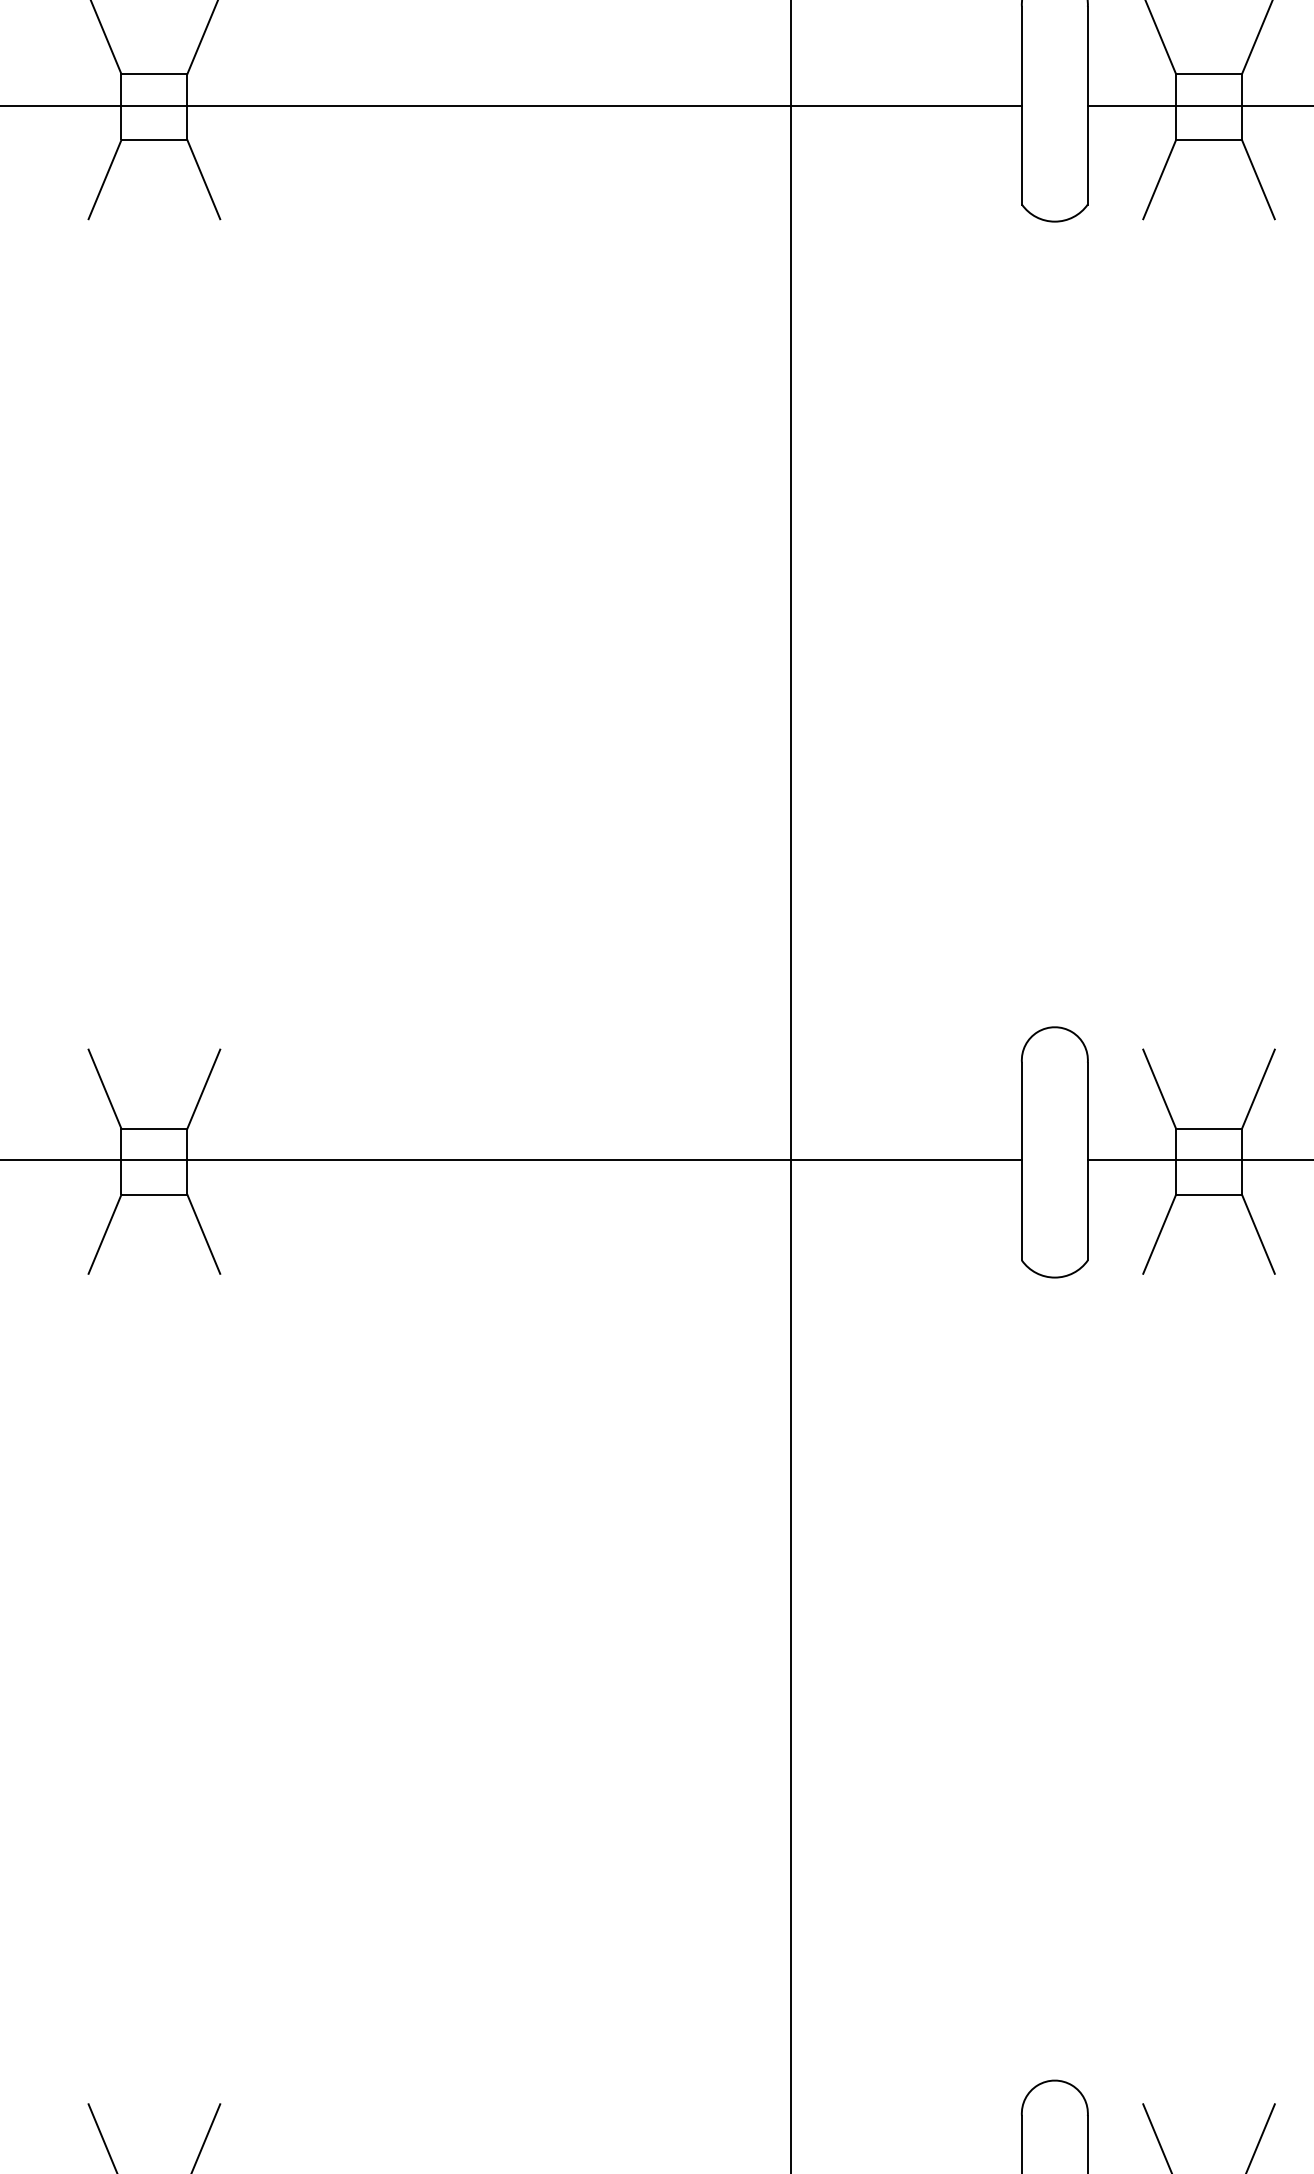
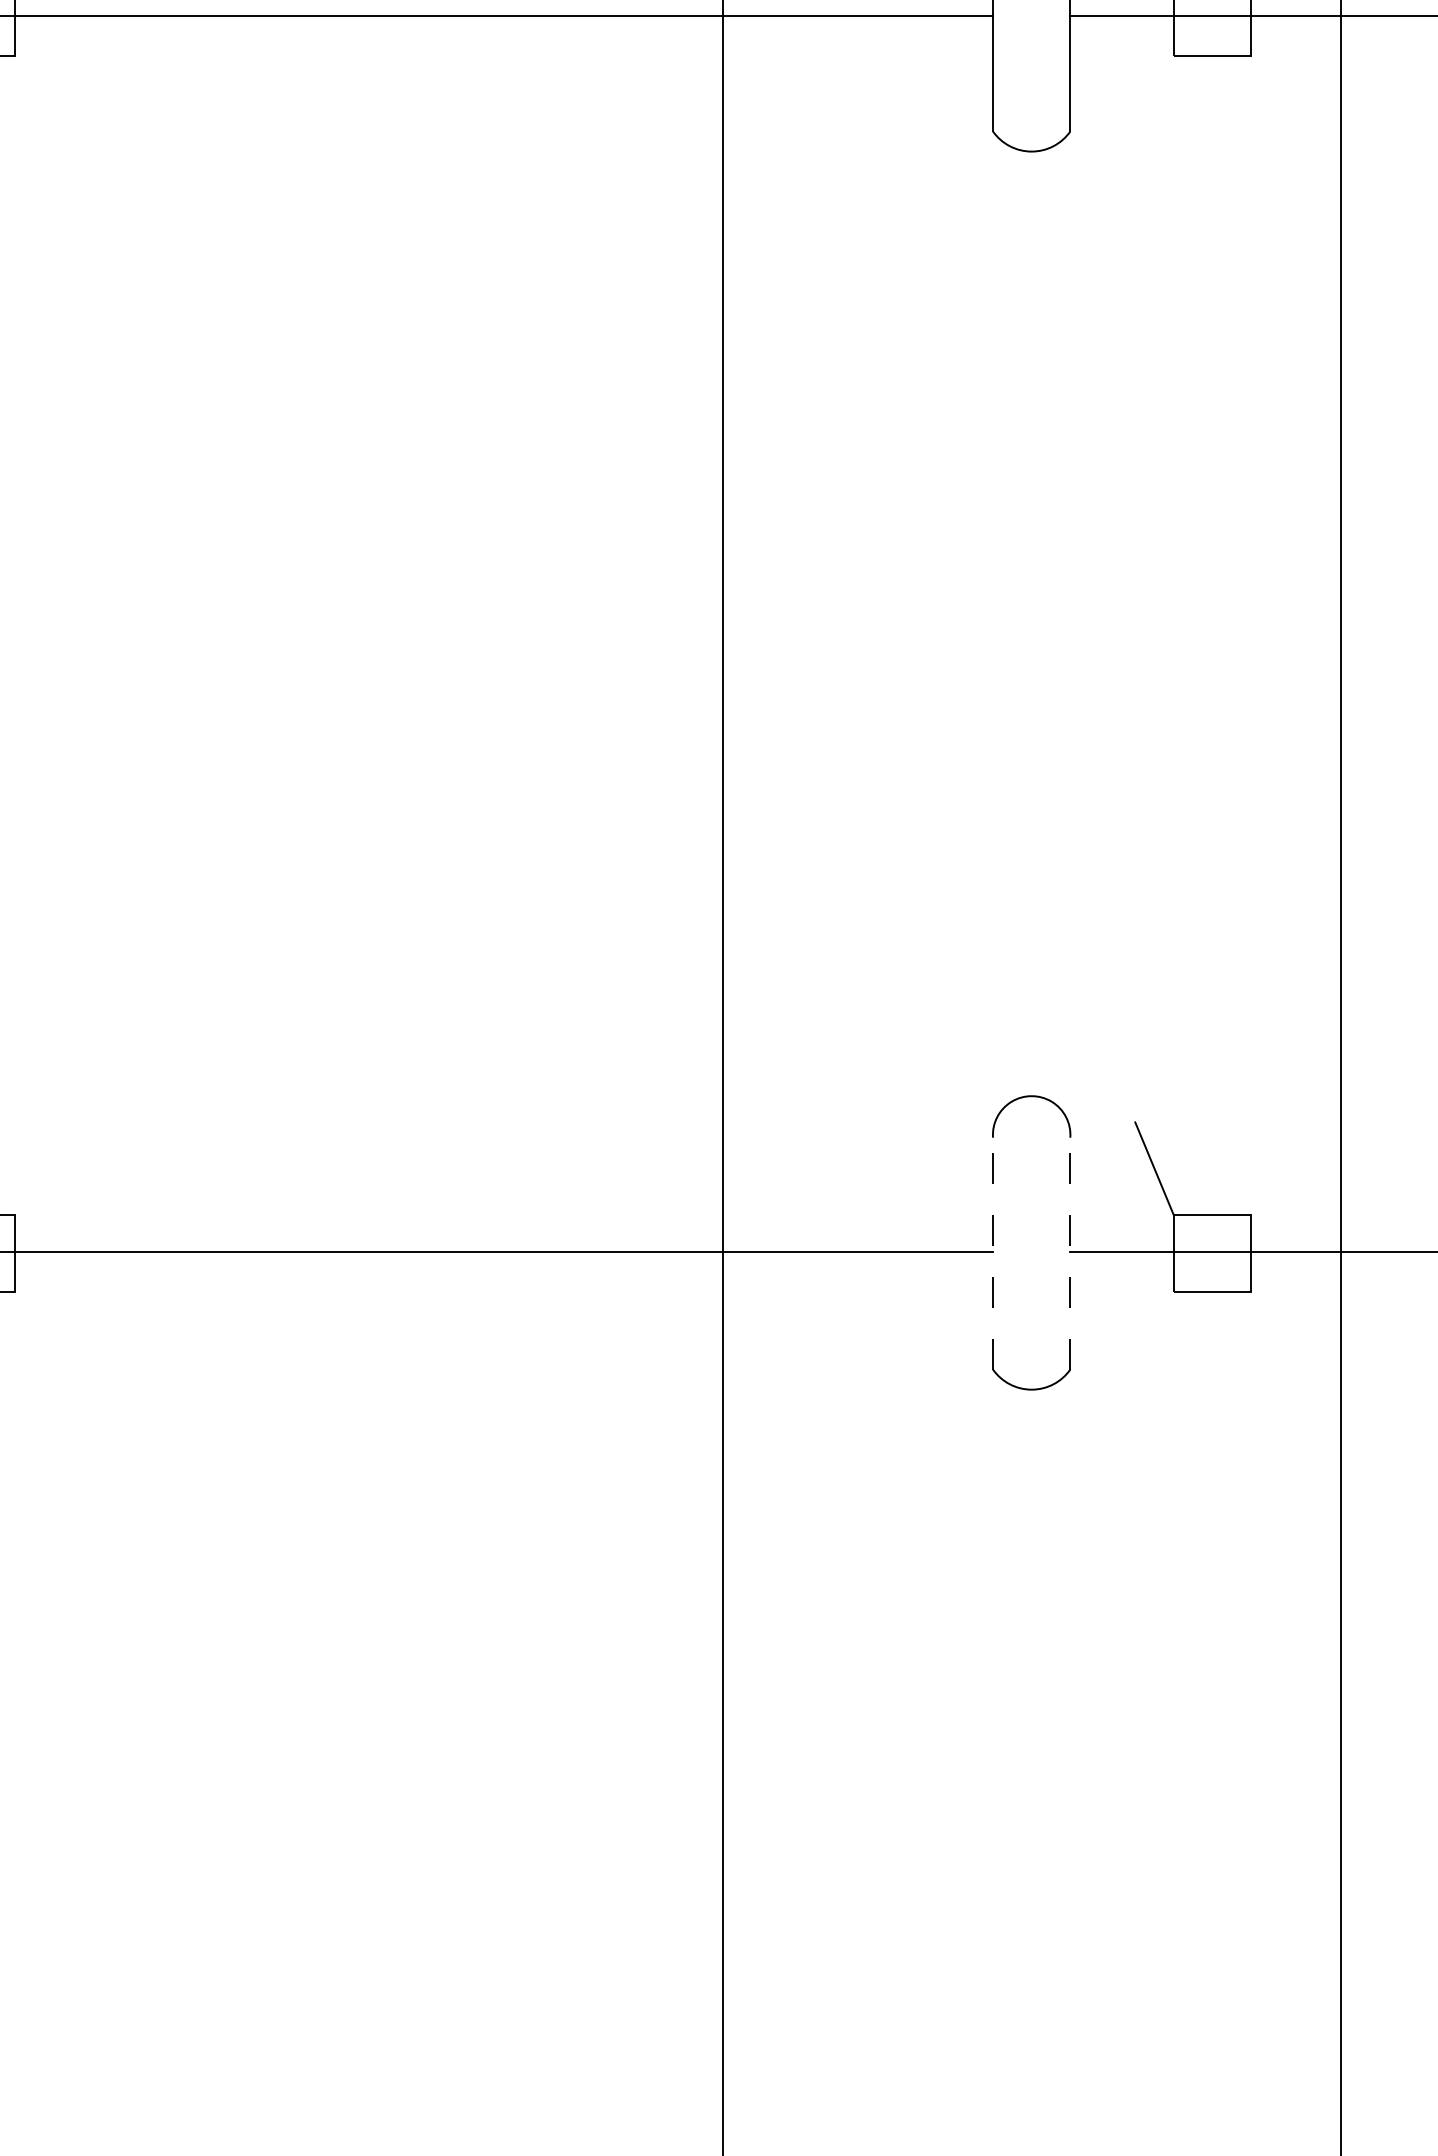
line: (203, 179) -> (33, 102), removed
line: (1159, 179) -> (1154, 102), removed
line: (1258, 179) -> (1270, 102), removed
line: (203, 1088) -> (33, 1167), removed
line: (1258, 1088) -> (1270, 1167), removed
line: (1021, 1161) -> (992, 1253), solid -> dashed
line: (1087, 1161) -> (1069, 1253), solid -> dashed
line: (203, 1233) -> (33, 1337), removed
line: (1159, 1233) -> (1154, 1337), removed
line: (1258, 1233) -> (1270, 1337), removed

